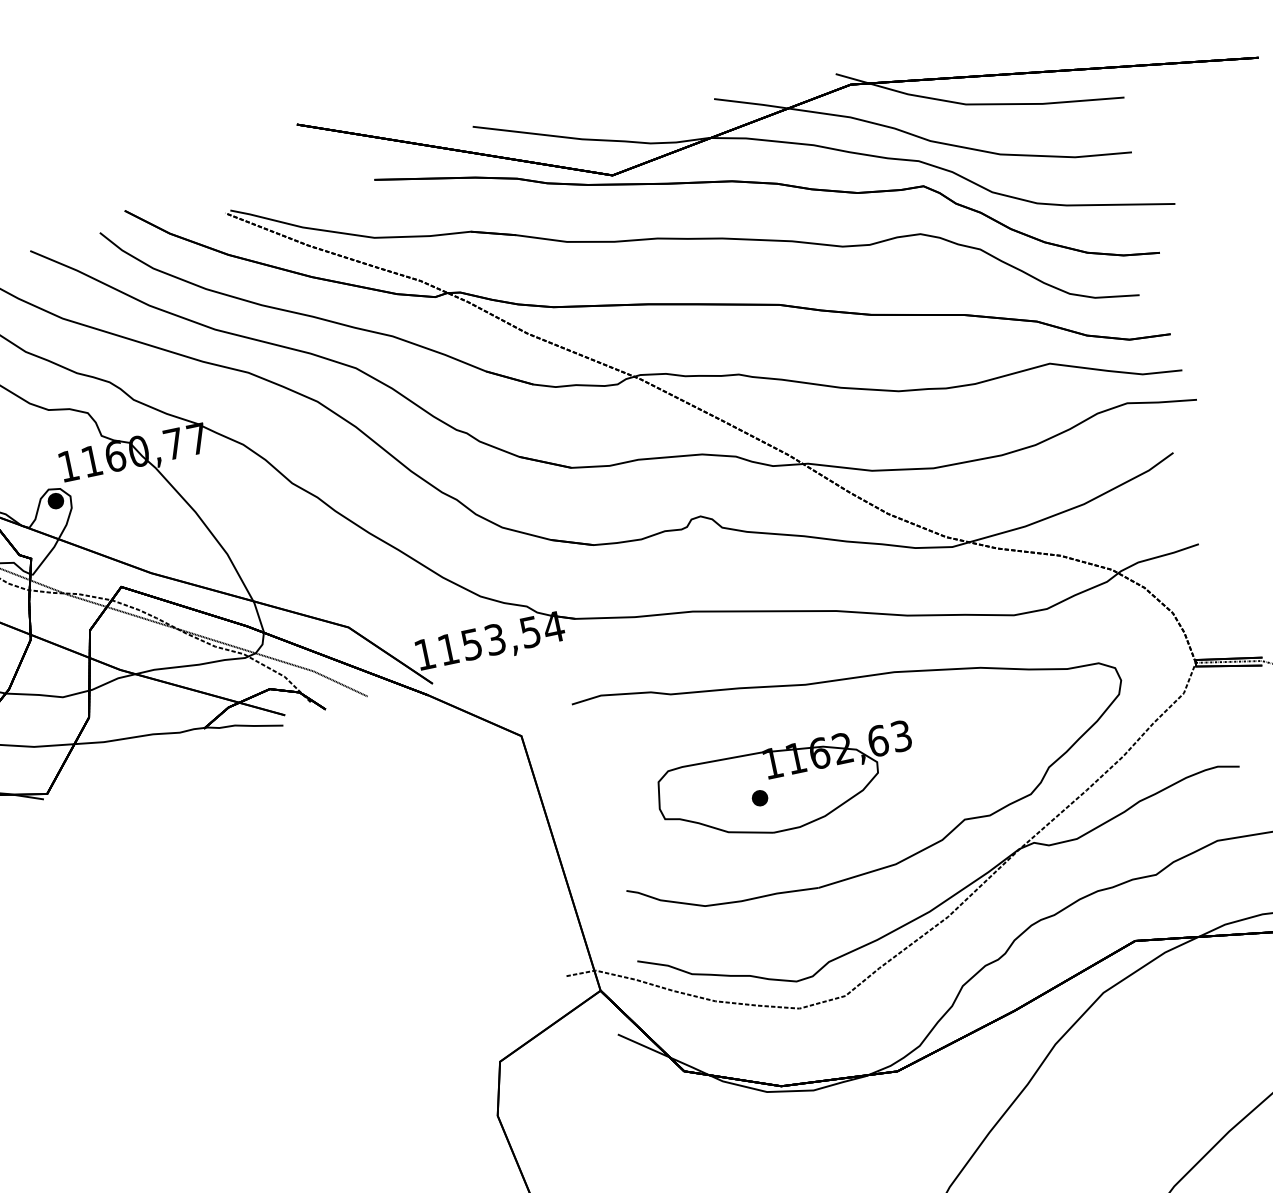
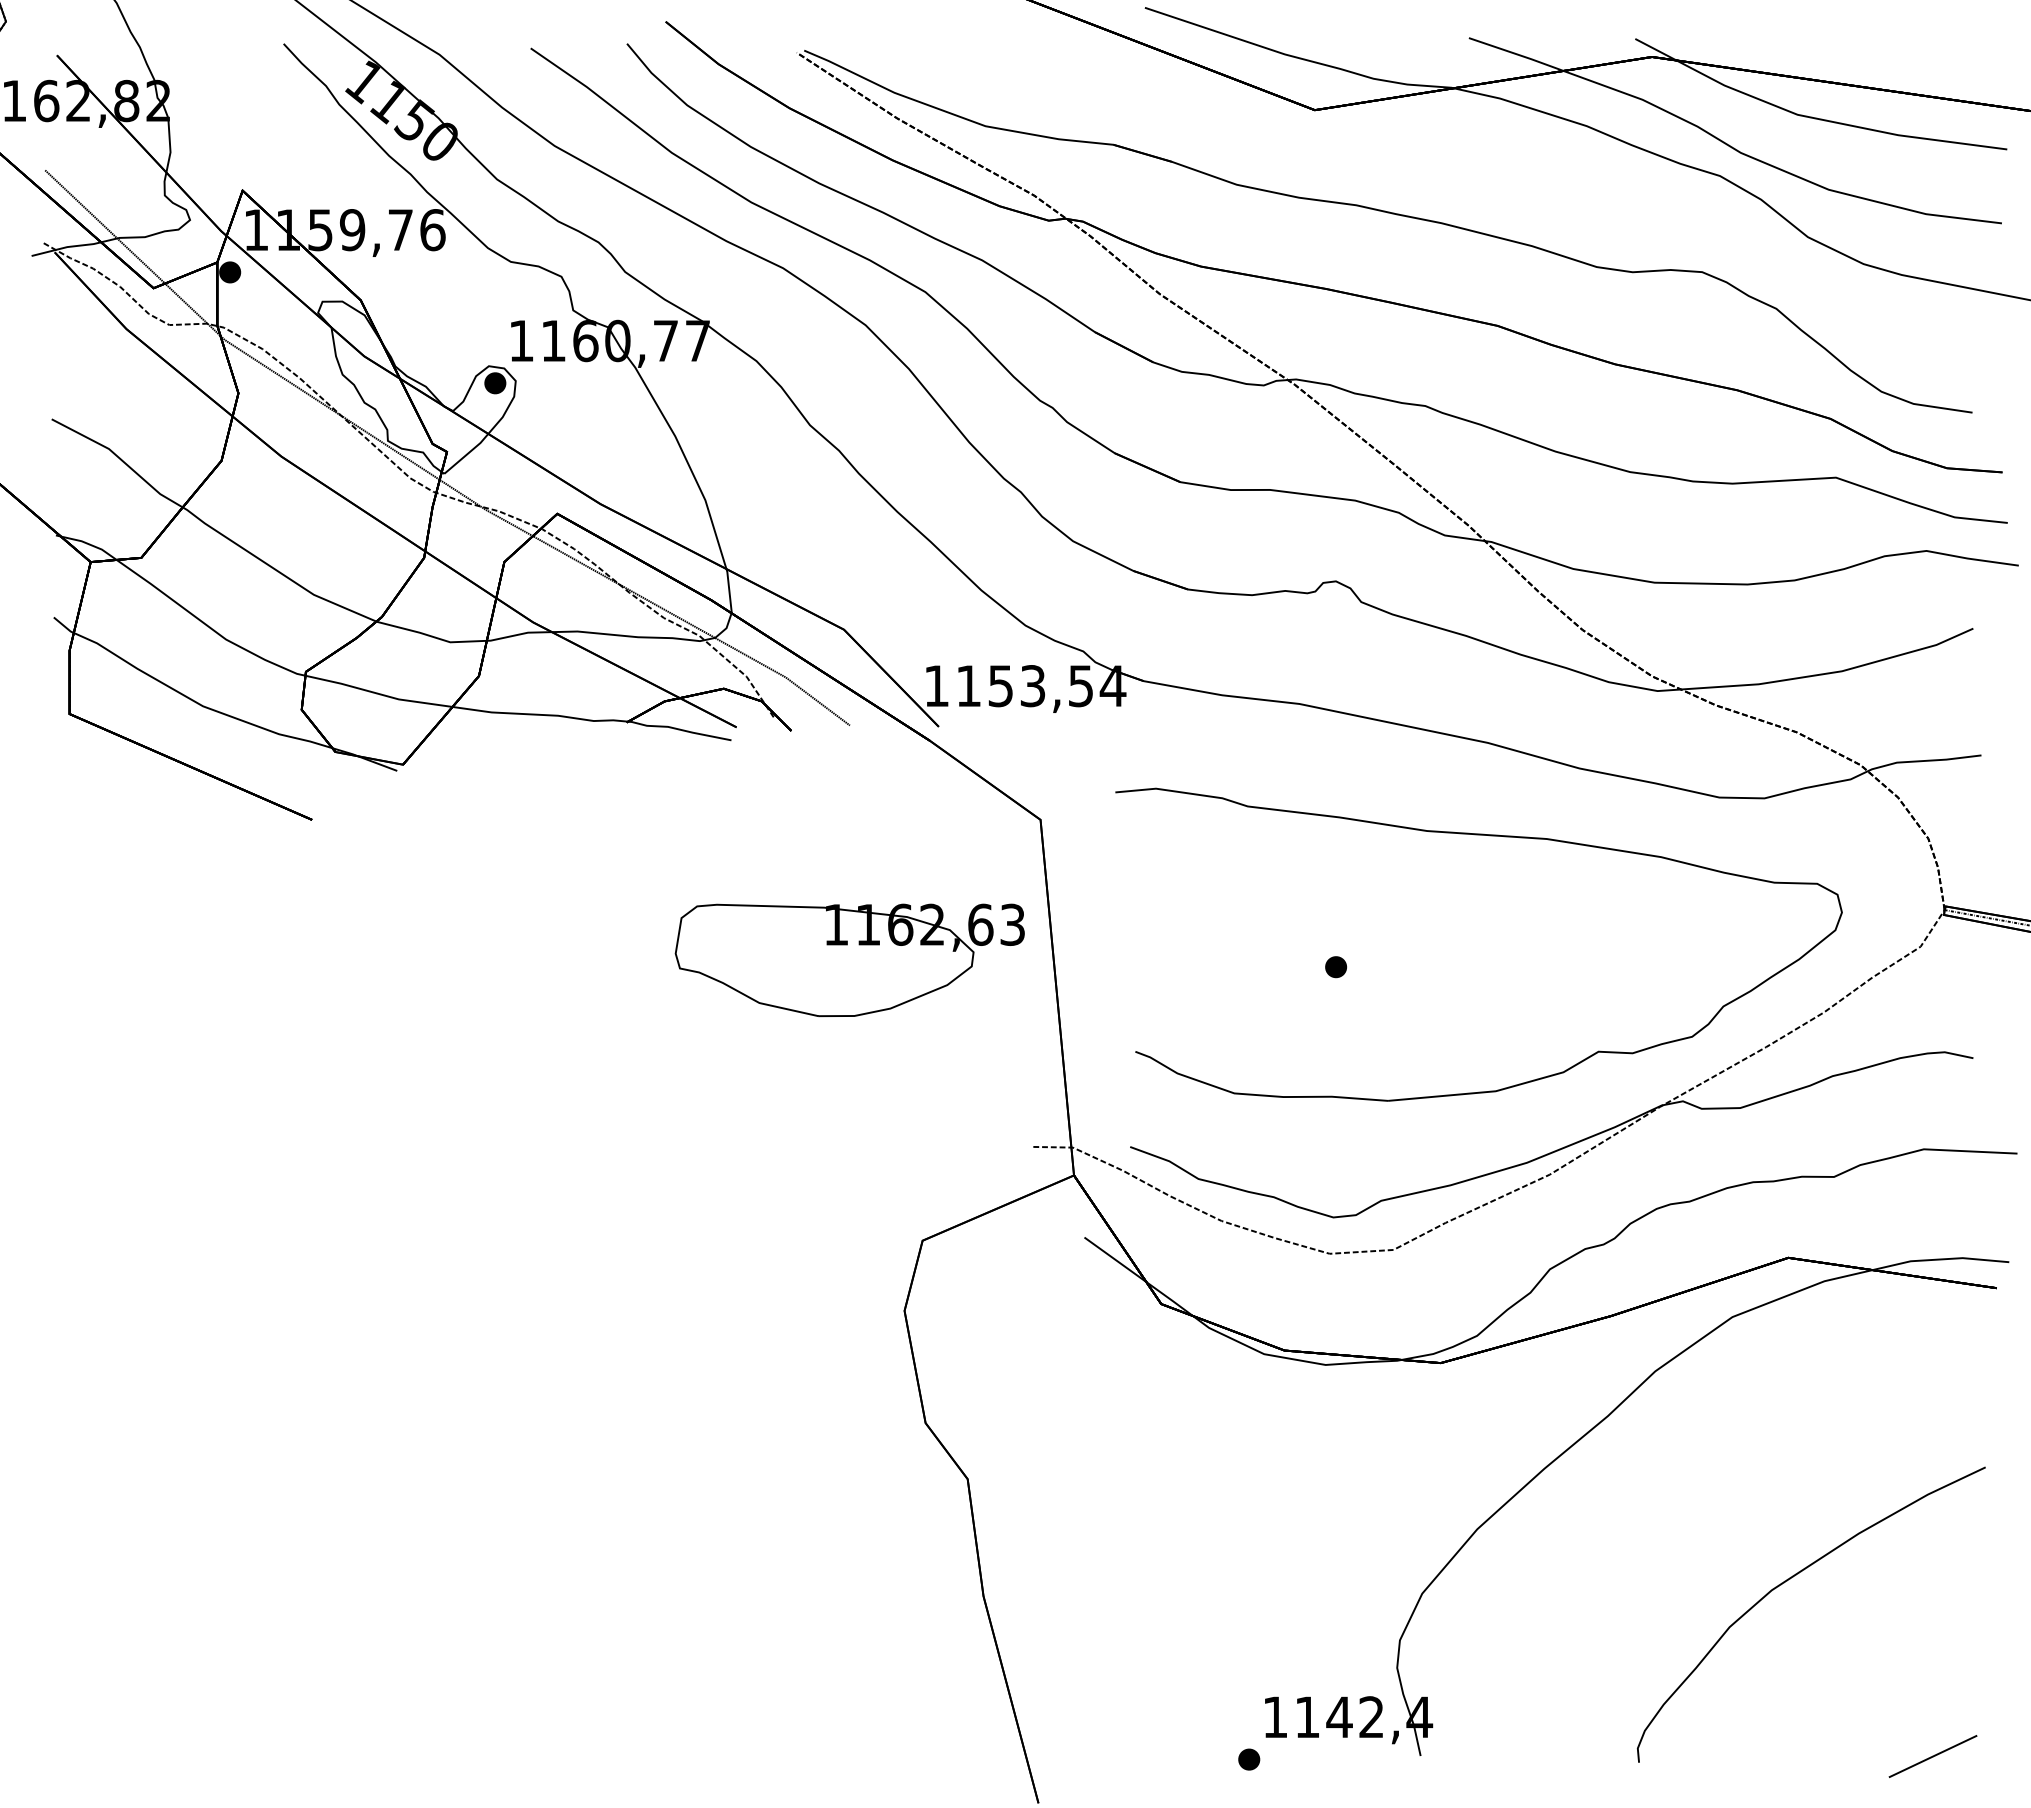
part: (767, 184) -> (1515, 164), removed
part: (787, 787) -> (849, 960), moved

